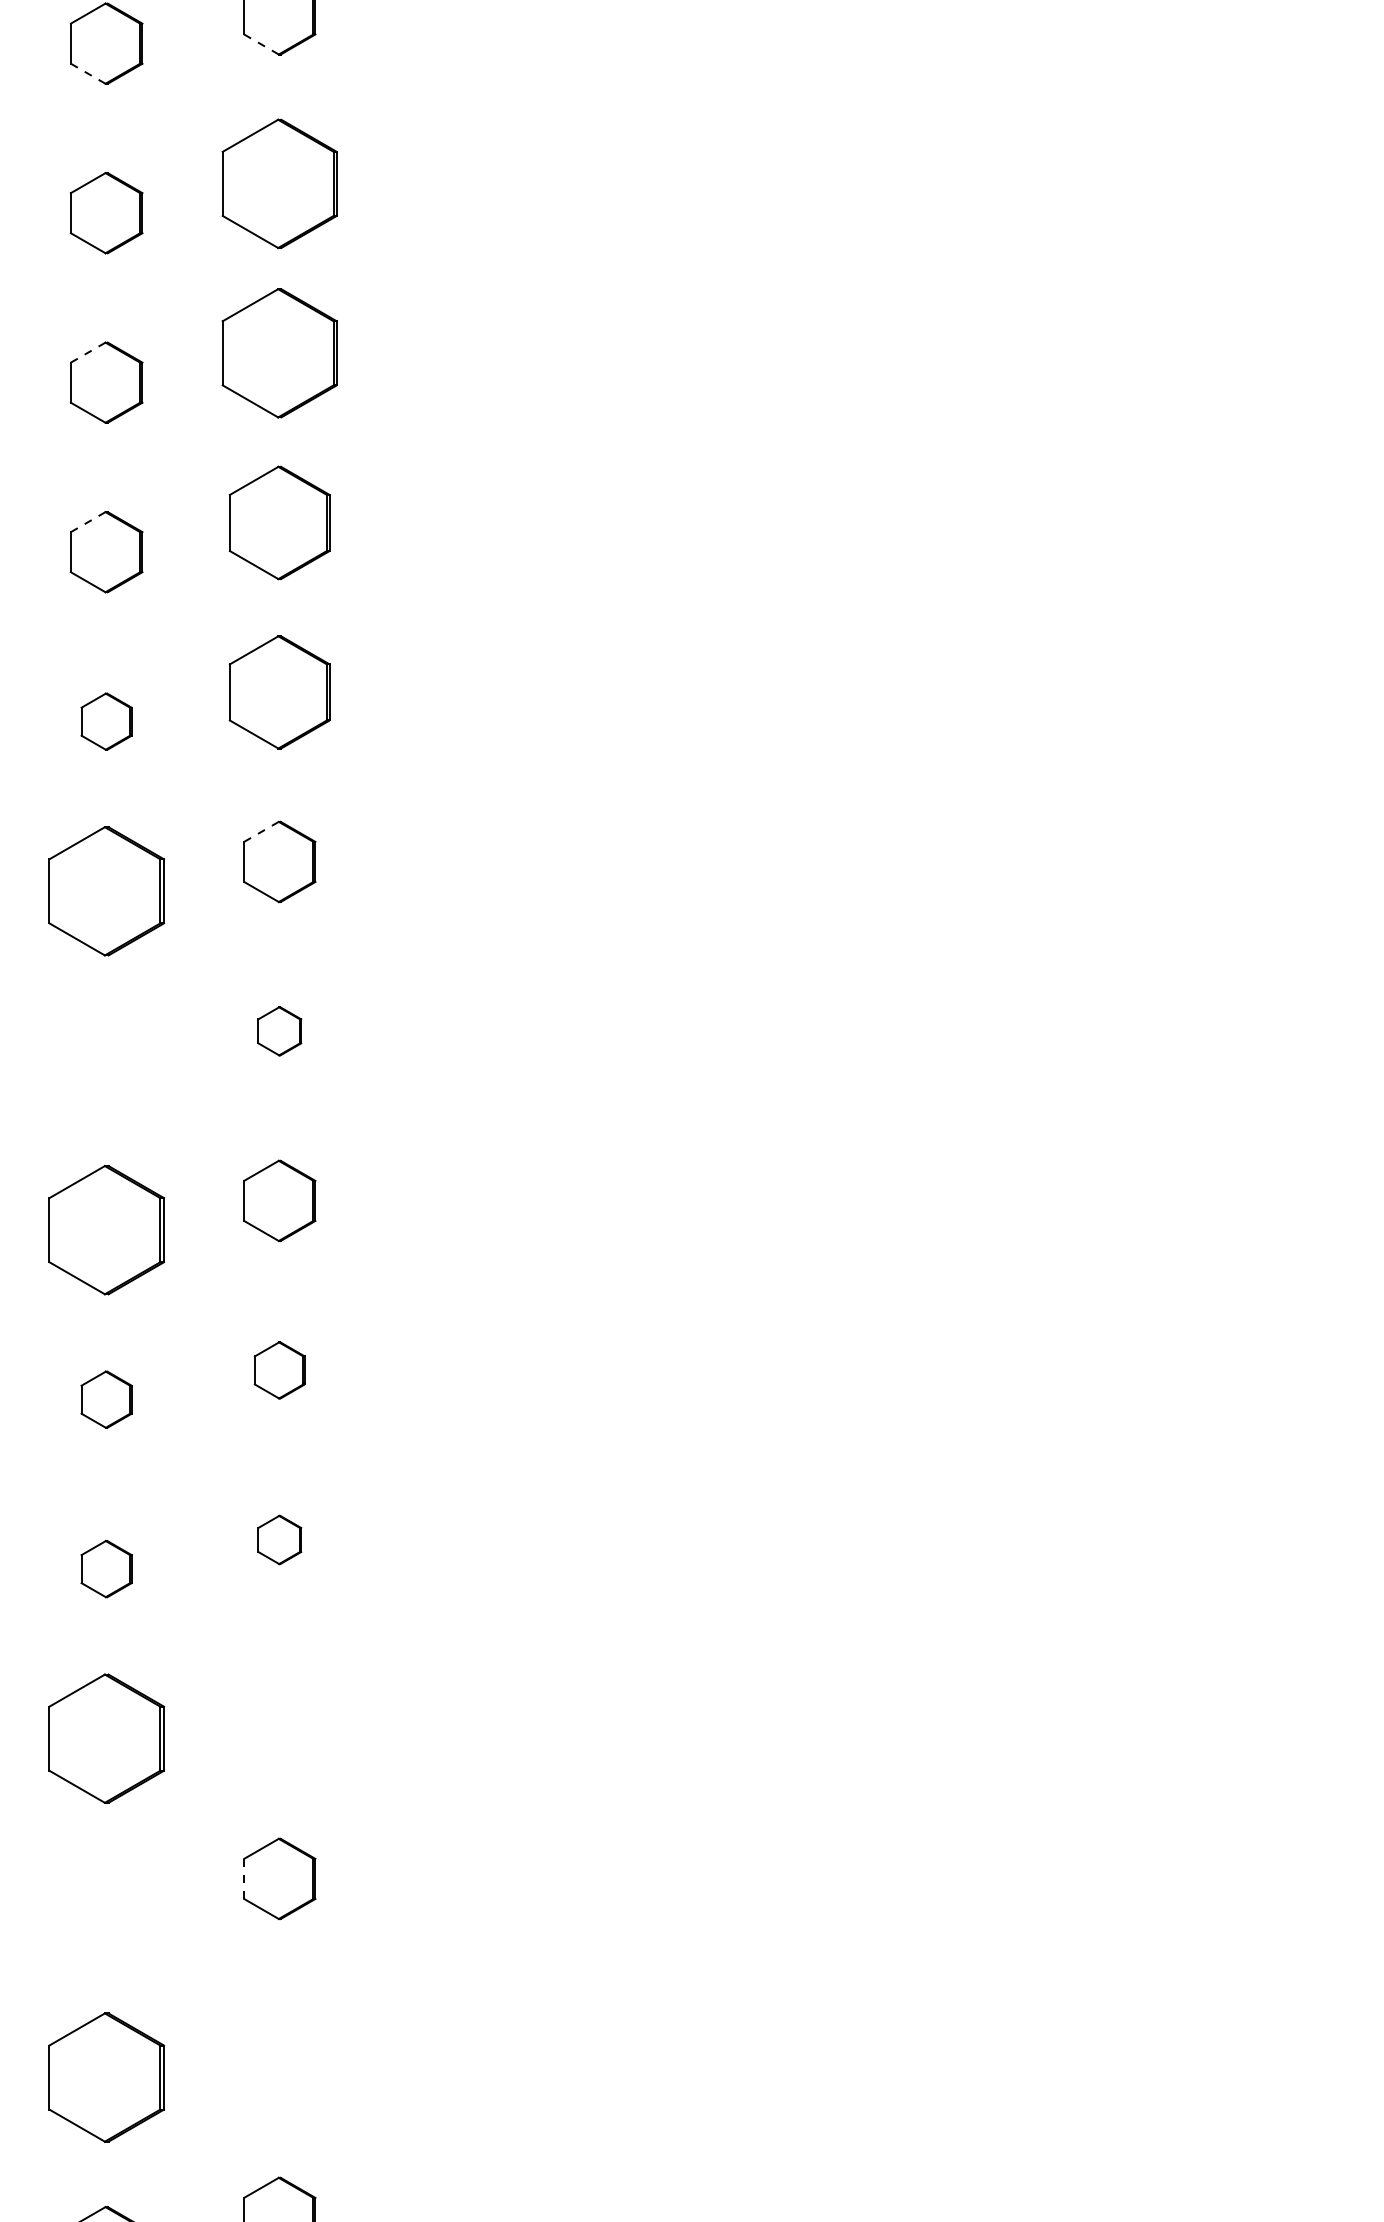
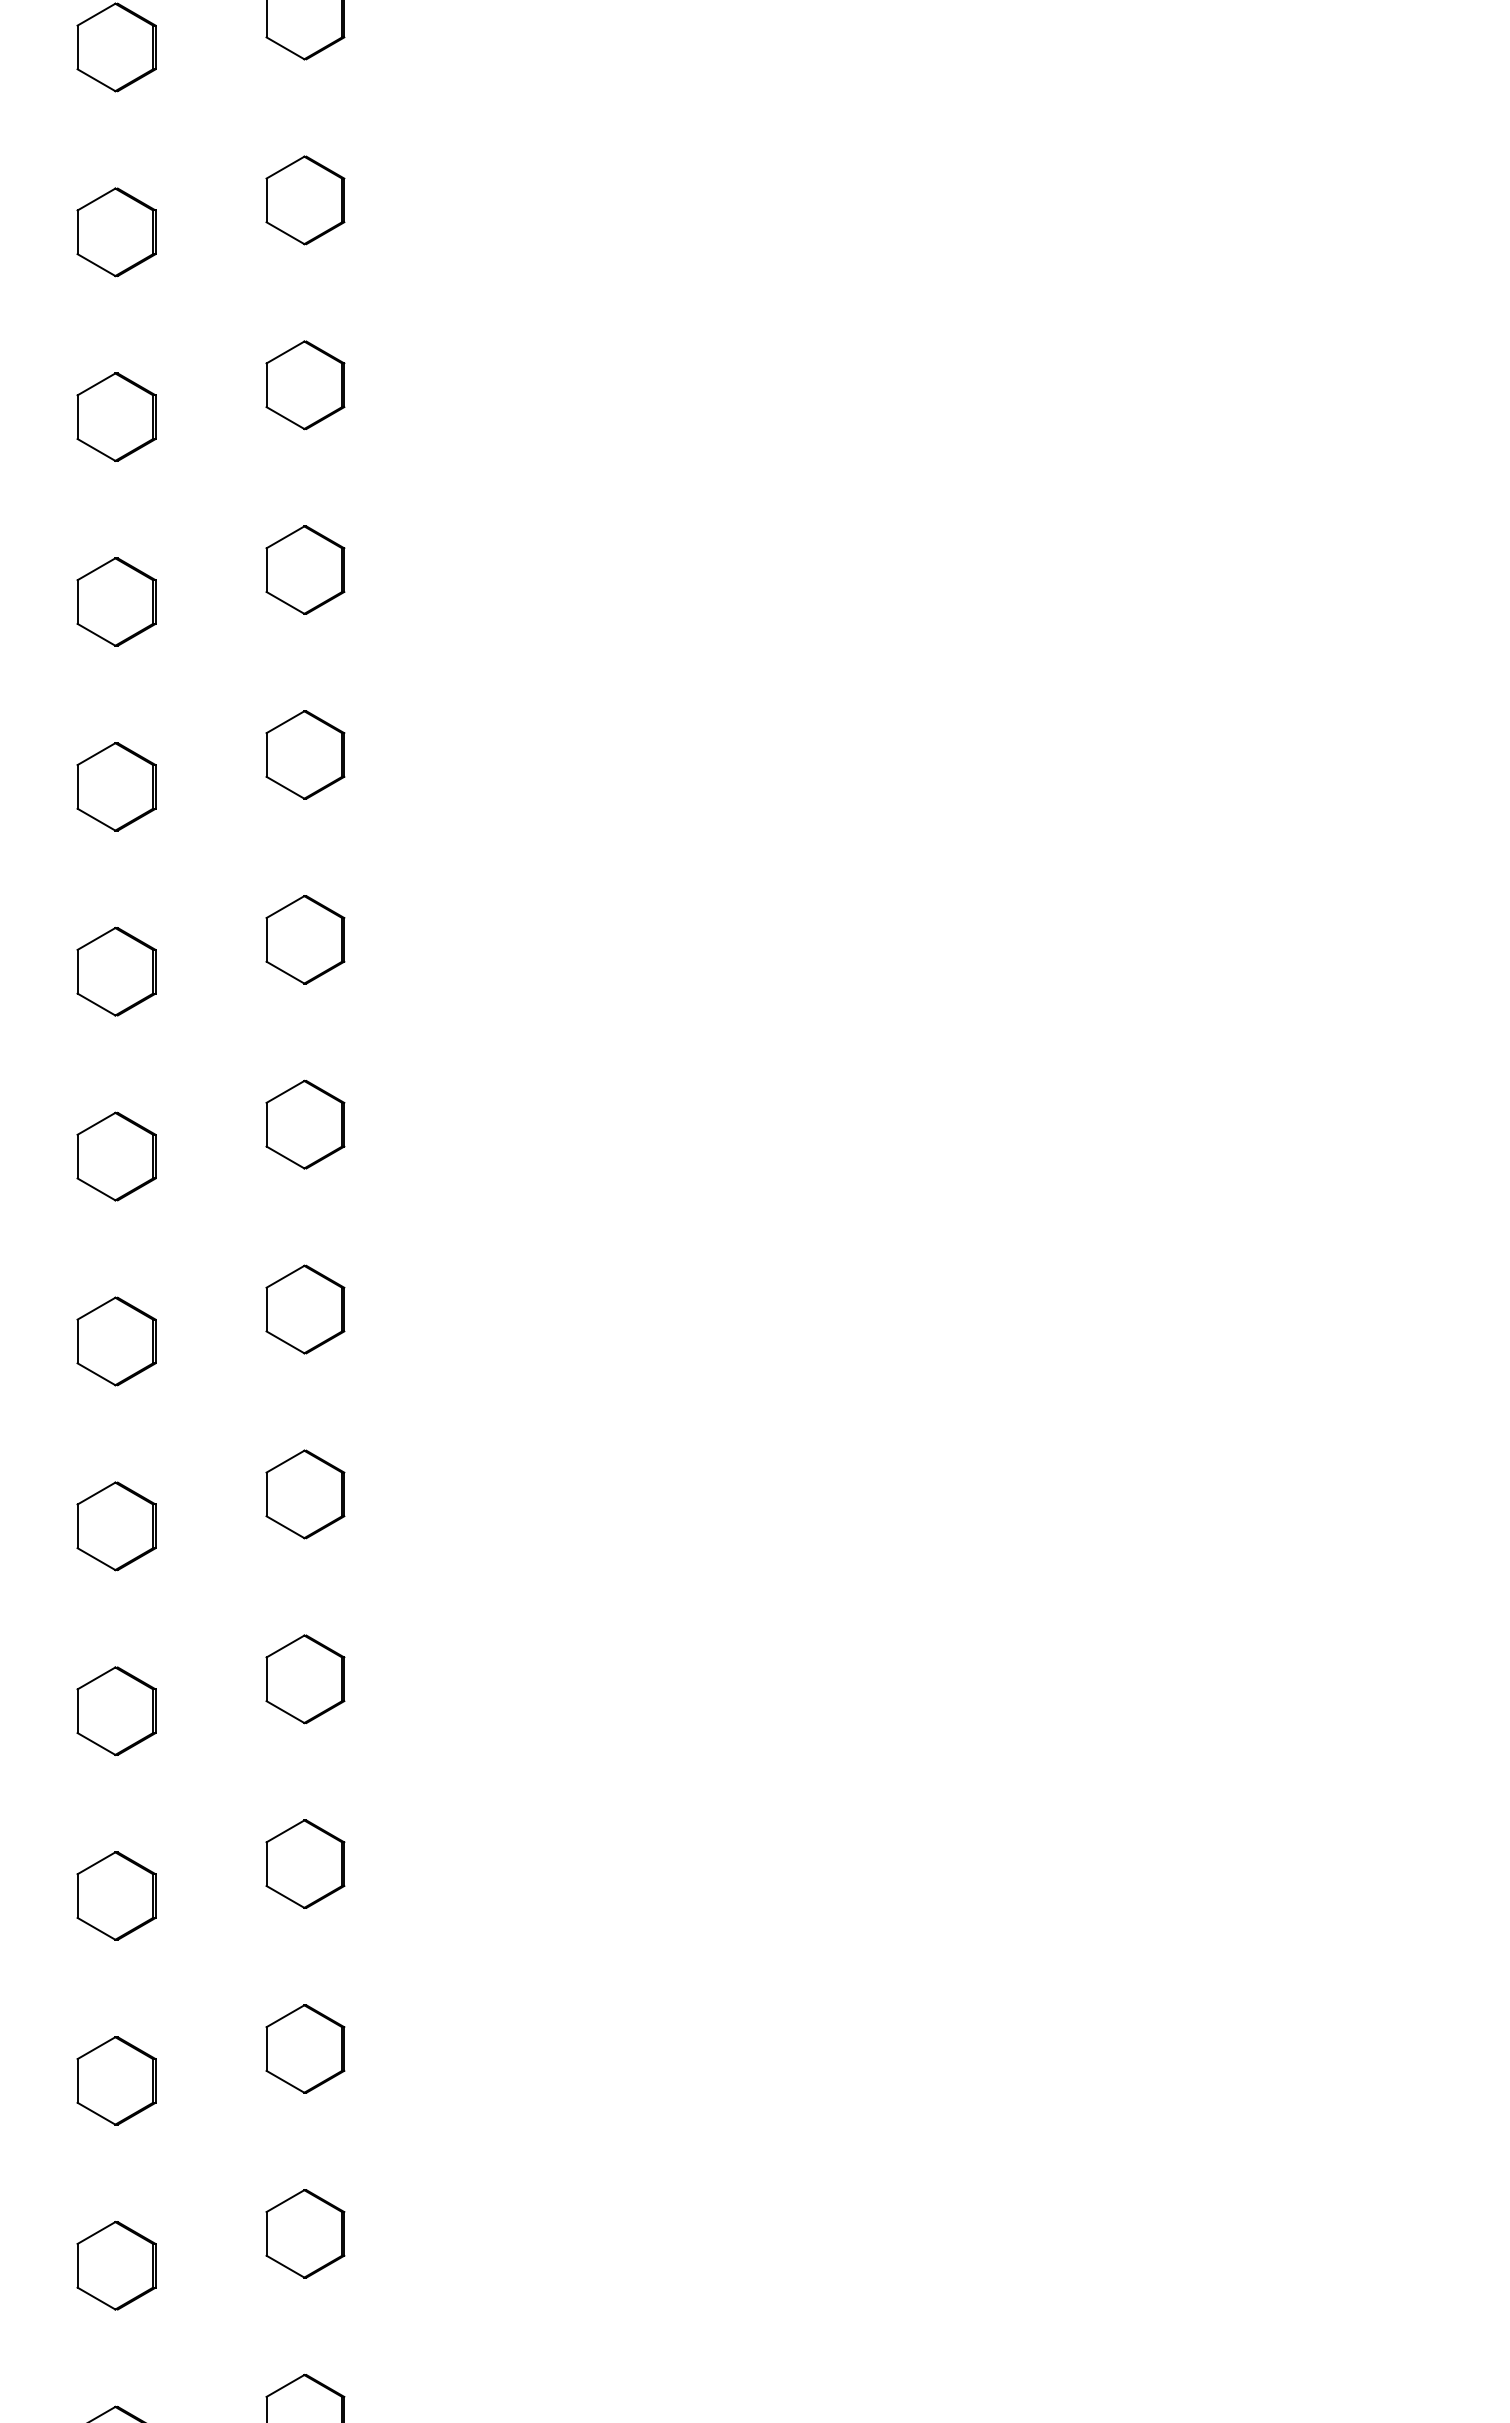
line: (261, 44) -> (285, 48), dashed -> solid
line: (88, 73) -> (96, 80), dashed -> solid
part: (279, 184) -> (305, 200), size x0.62
line: (88, 352) -> (96, 384), dashed -> solid
part: (279, 353) -> (305, 385), size x0.62
line: (88, 522) -> (96, 569), dashed -> solid
part: (279, 522) -> (305, 569), size x0.71
part: (279, 691) -> (305, 754), size x0.71
part: (106, 721) -> (116, 786), size x1.43
line: (261, 832) -> (285, 907), dashed -> solid
part: (106, 890) -> (116, 971), size x0.62
part: (279, 1031) -> (305, 1124), size x1.67
part: (106, 1060) -> (116, 1156), added
part: (106, 1230) -> (116, 1341), size x0.62
part: (279, 1370) -> (305, 1494), size x1.43
part: (106, 1399) -> (116, 1526), size x1.43
part: (279, 1540) -> (305, 1679), size x1.67
part: (106, 1568) -> (116, 1710), size x1.43
part: (279, 1708) -> (305, 1863), added
part: (106, 1738) -> (116, 1895), size x0.62
line: (244, 1879) -> (266, 2049), dashed -> solid
part: (106, 1907) -> (116, 2080), added
part: (279, 2048) -> (305, 2233), added
part: (106, 2077) -> (116, 2265), size x0.62

